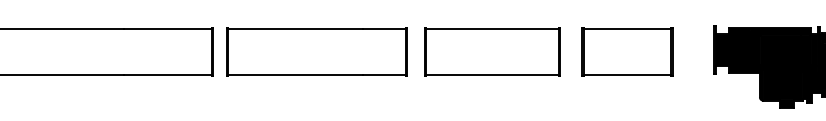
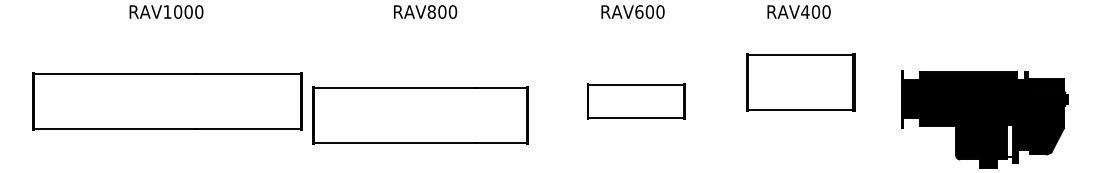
part: (316, 52) -> (420, 115), moved
part: (491, 52) -> (635, 101), size x0.6
part: (627, 52) -> (800, 82), moved
fill: (804, 84) -> (1009, 140), removed

